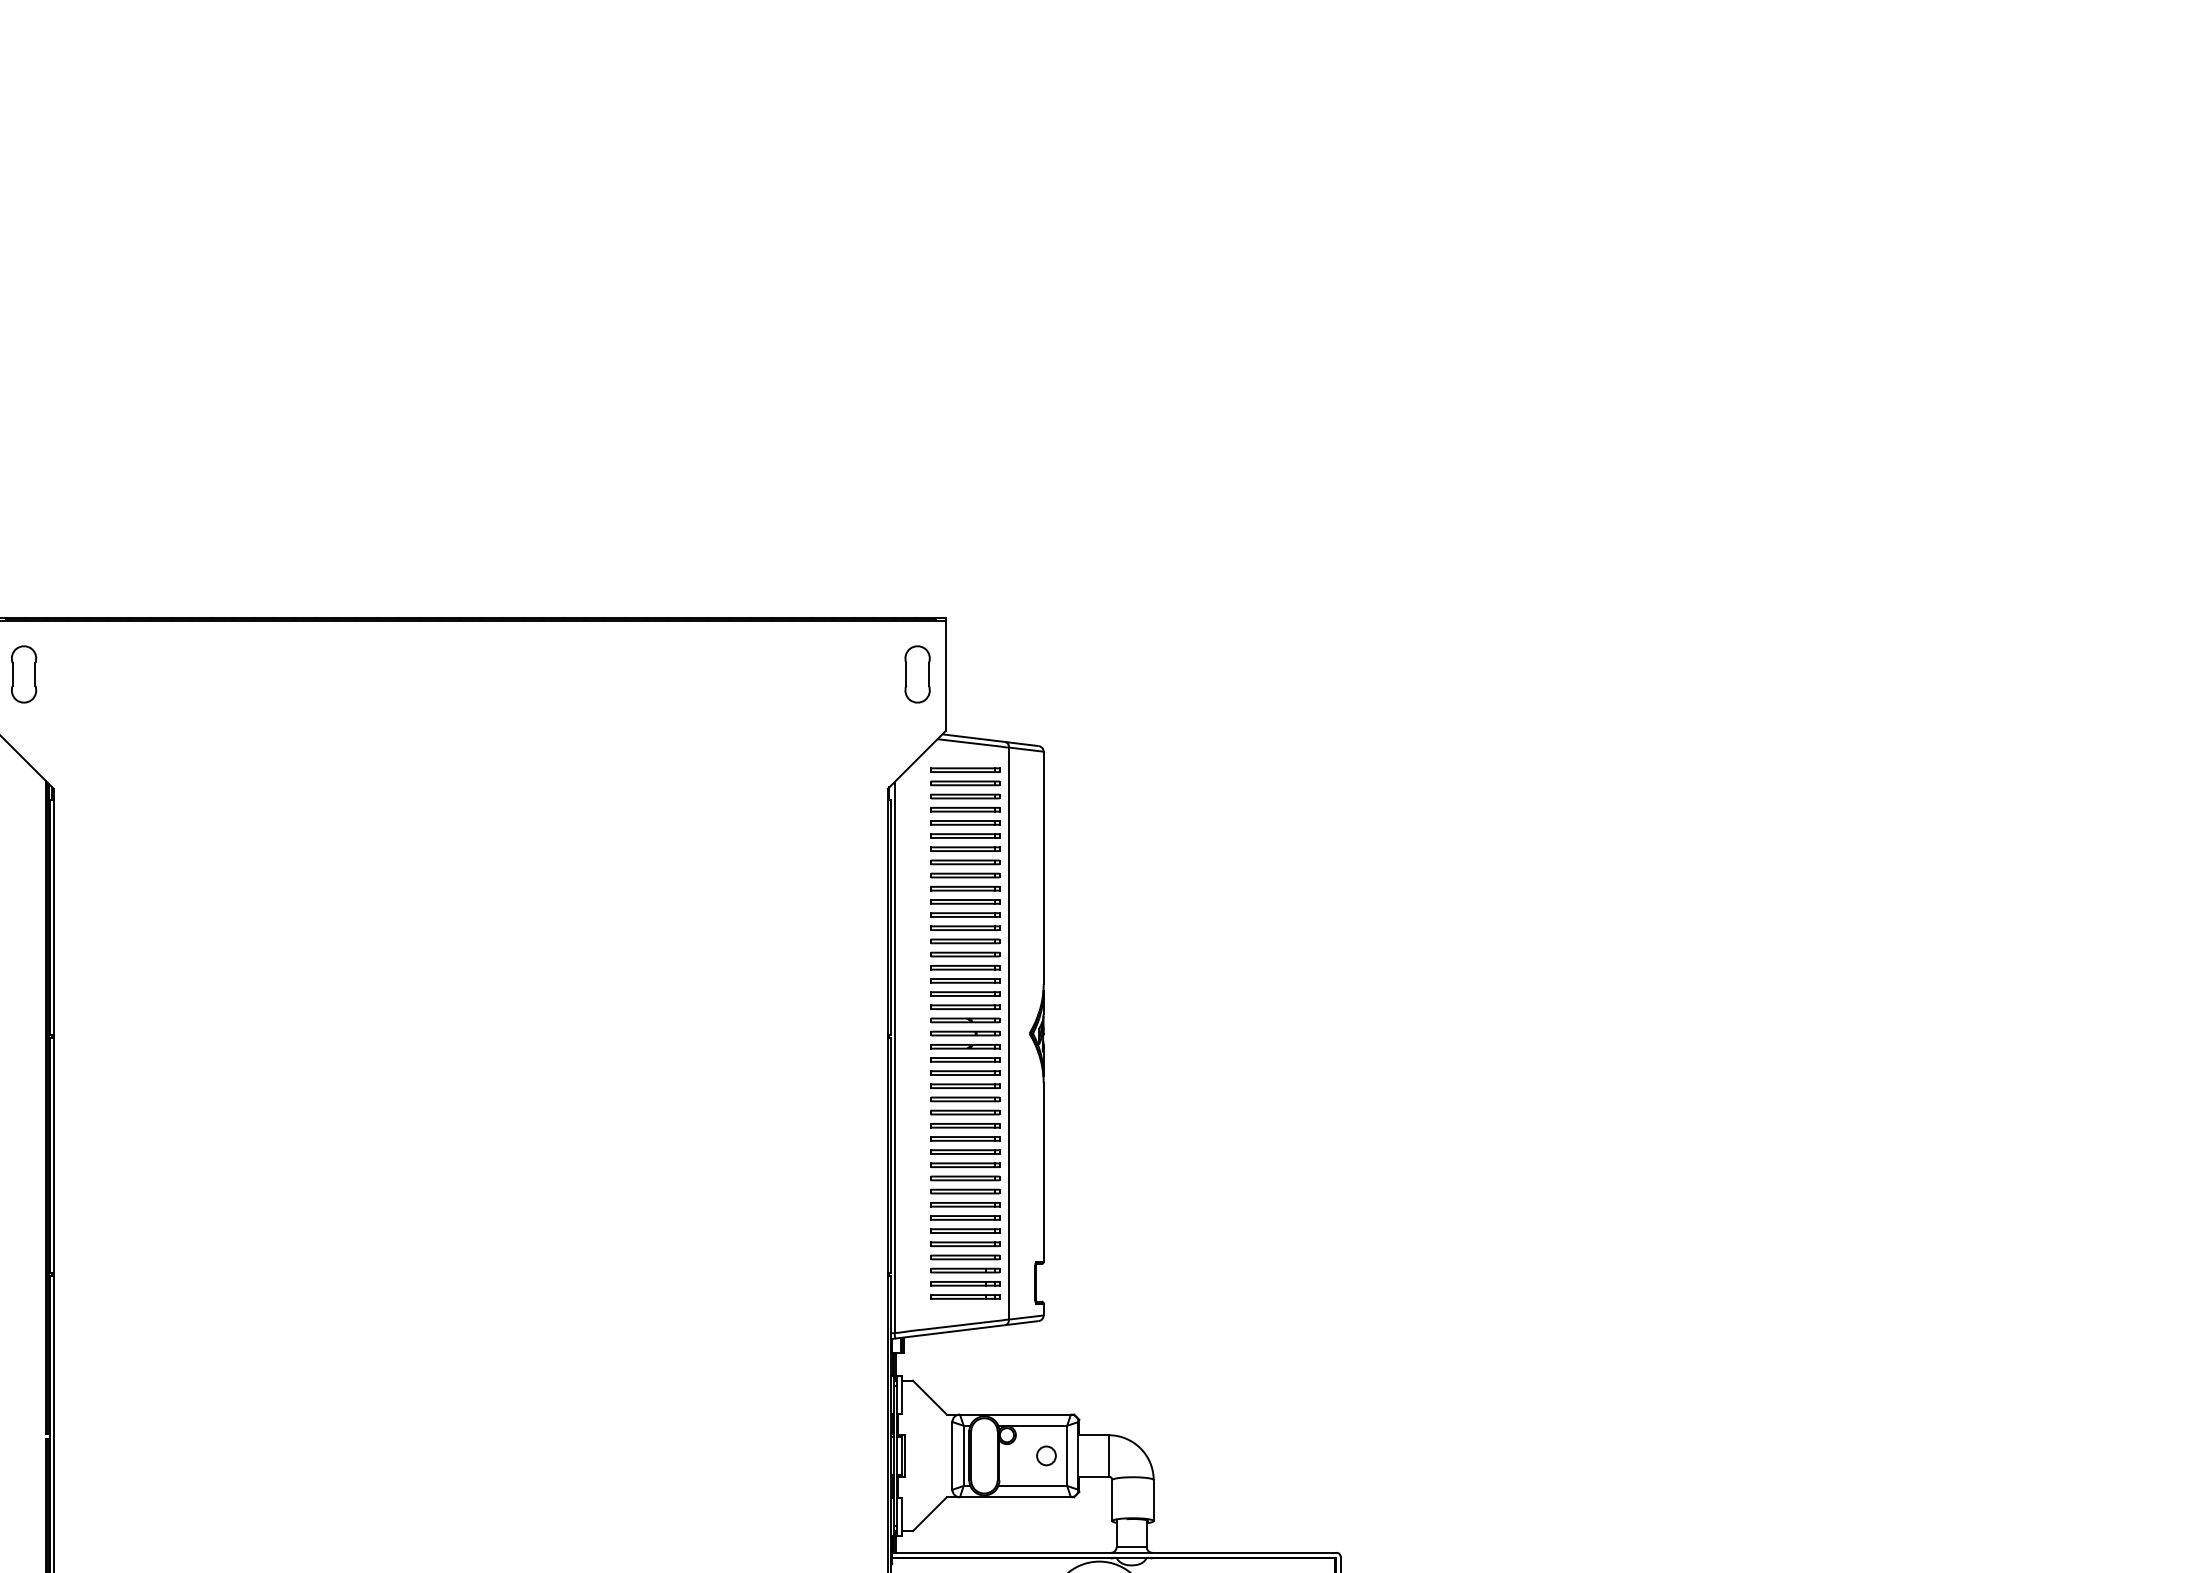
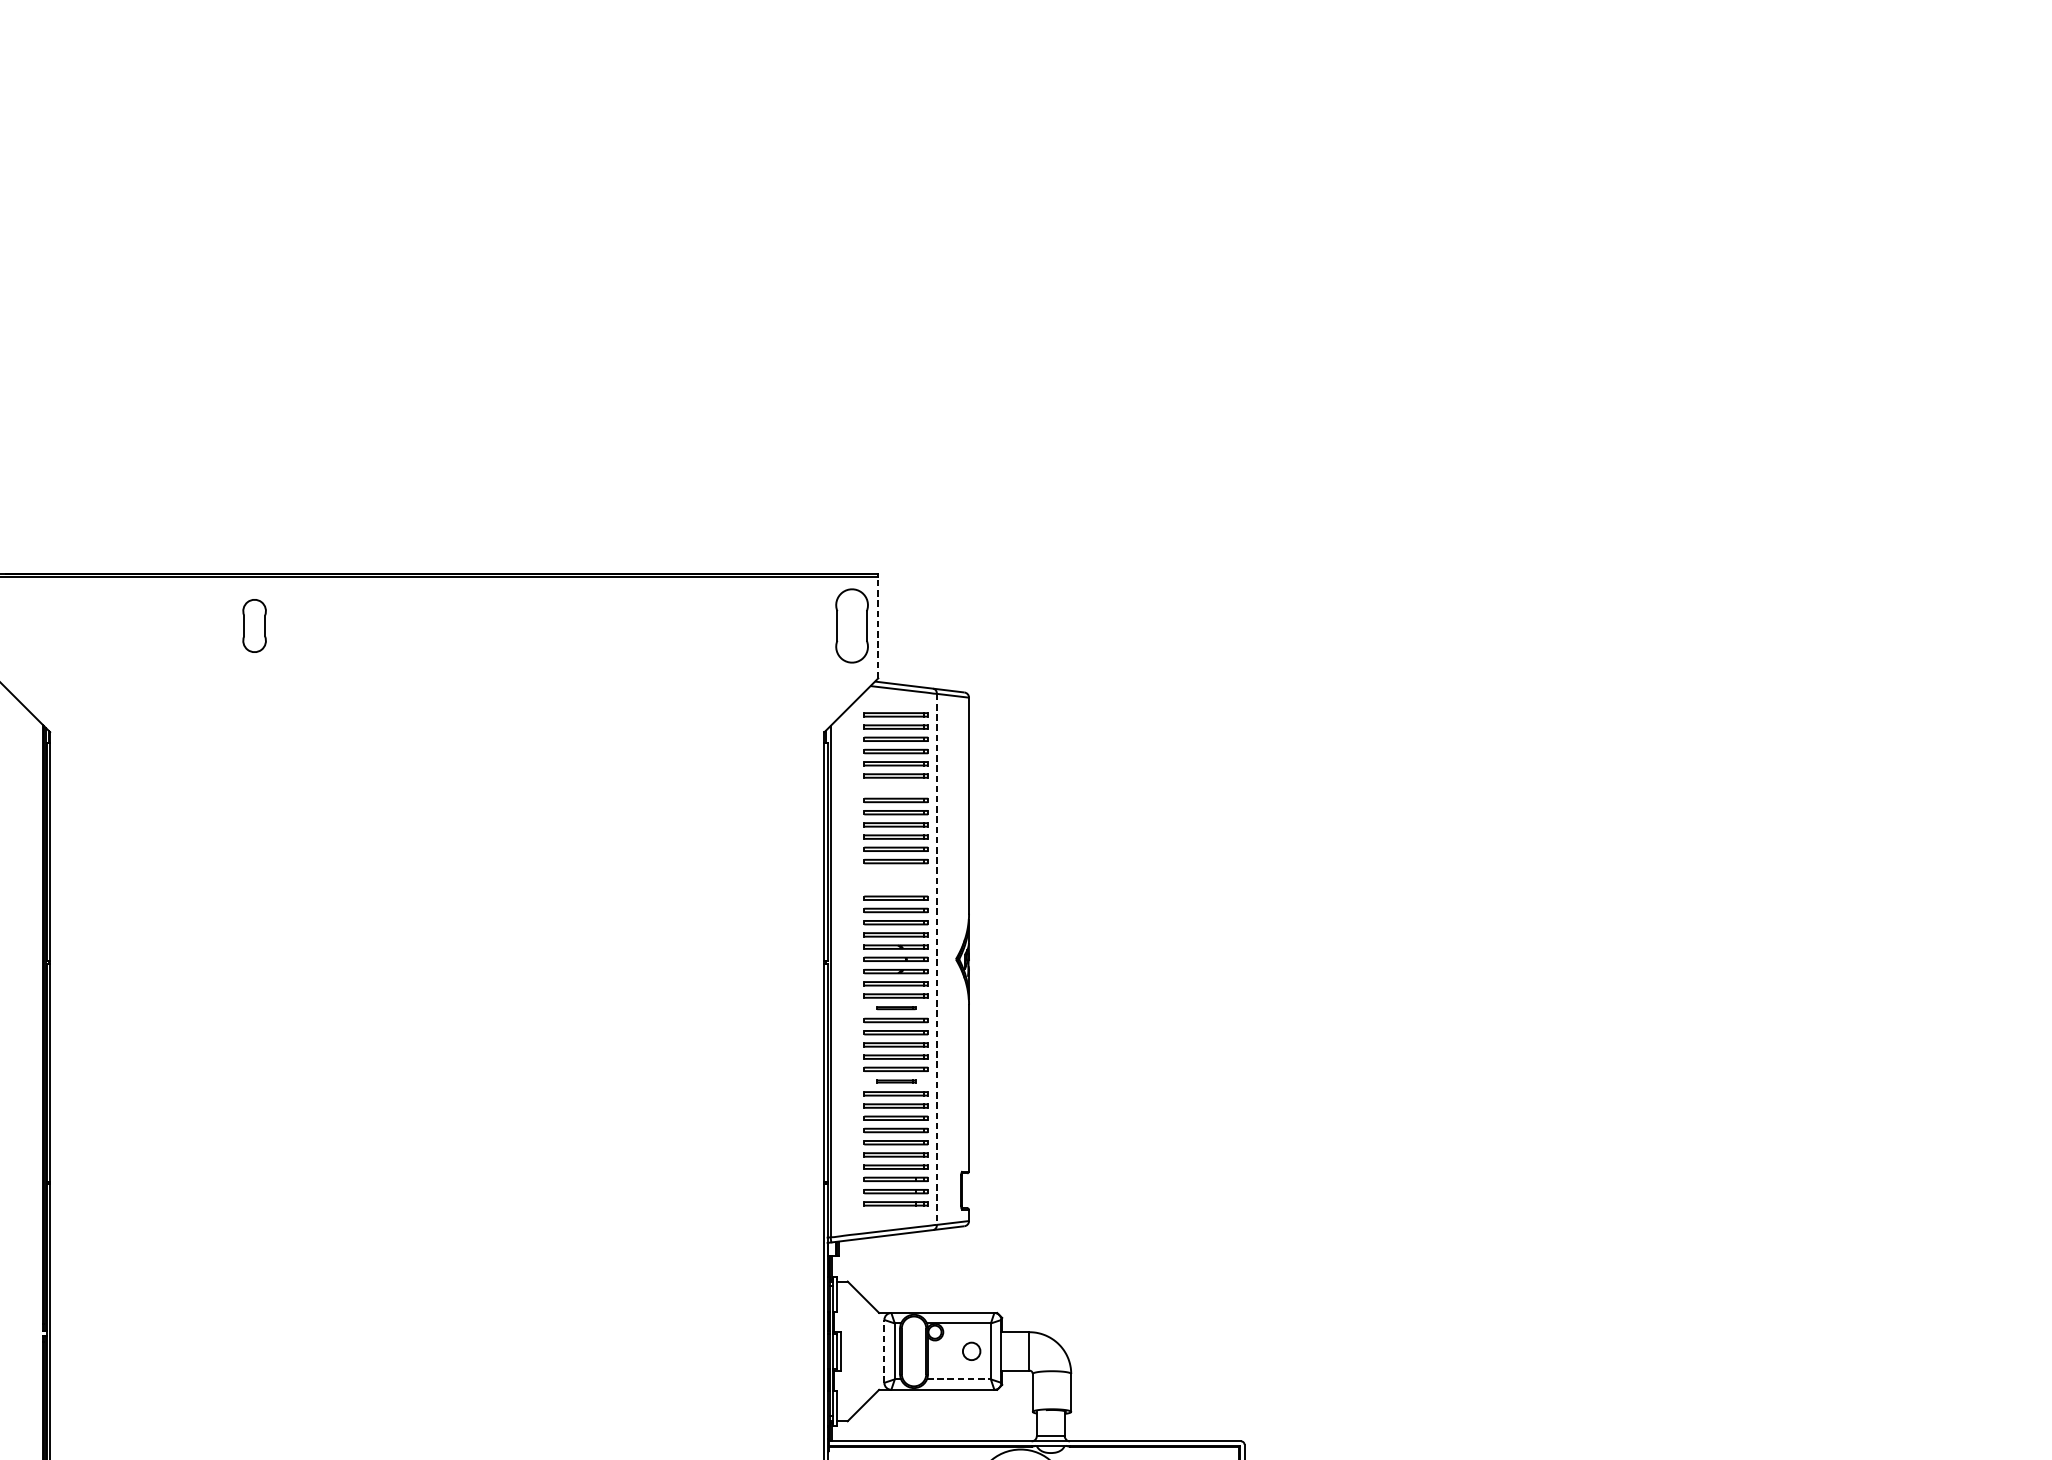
part: (24, 674) -> (255, 626), moved
part: (917, 674) -> (851, 626), size x1.4
line: (945, 676) -> (877, 627), solid -> dashed
part: (965, 848) -> (896, 787), removed
part: (965, 947) -> (896, 879), removed
line: (1009, 1034) -> (937, 960), solid -> dashed
part: (965, 1085) -> (896, 1007), size x0.6
part: (965, 1164) -> (896, 1080), size x0.6
line: (952, 1455) -> (884, 1351), solid -> dashed
line: (1033, 1486) -> (959, 1379), solid -> dashed

